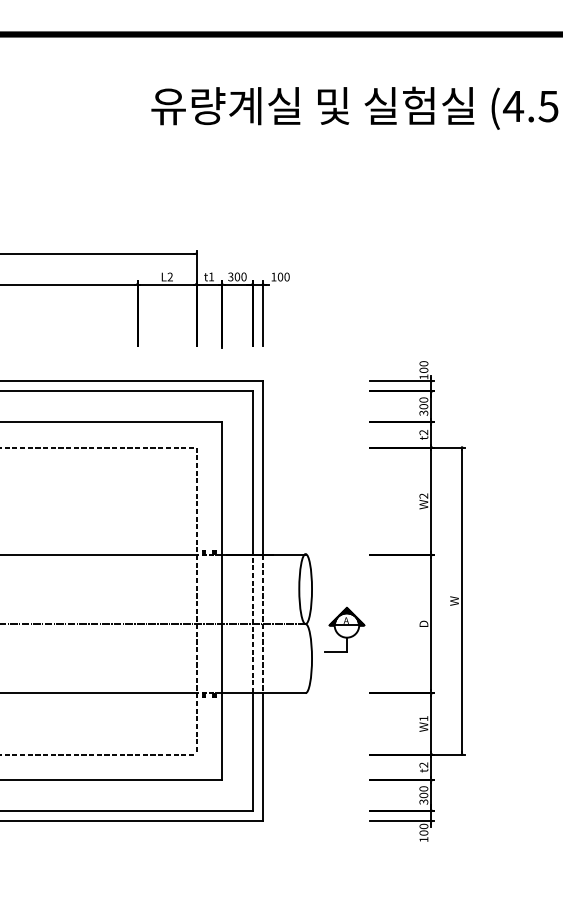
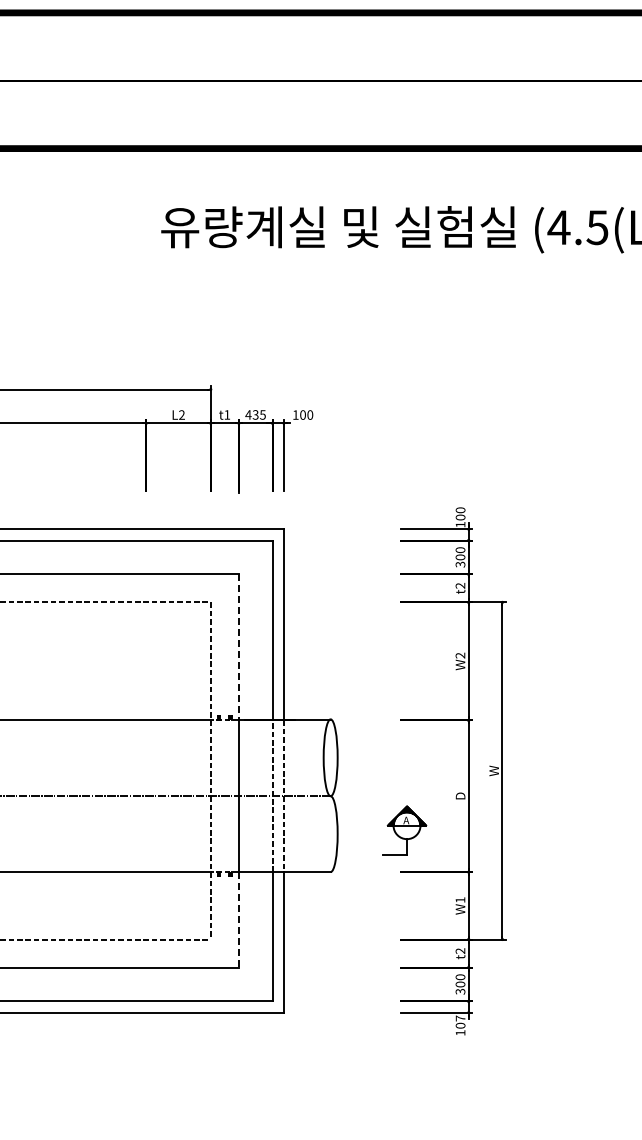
text: (237, 276) -> (255, 414), 300 -> 435
line: (221, 488) -> (238, 647), solid -> dashed
part: (344, 629) -> (404, 830), moved
line: (221, 736) -> (238, 919), solid -> dashed
text: (423, 826) -> (460, 1018), 100 -> 107

